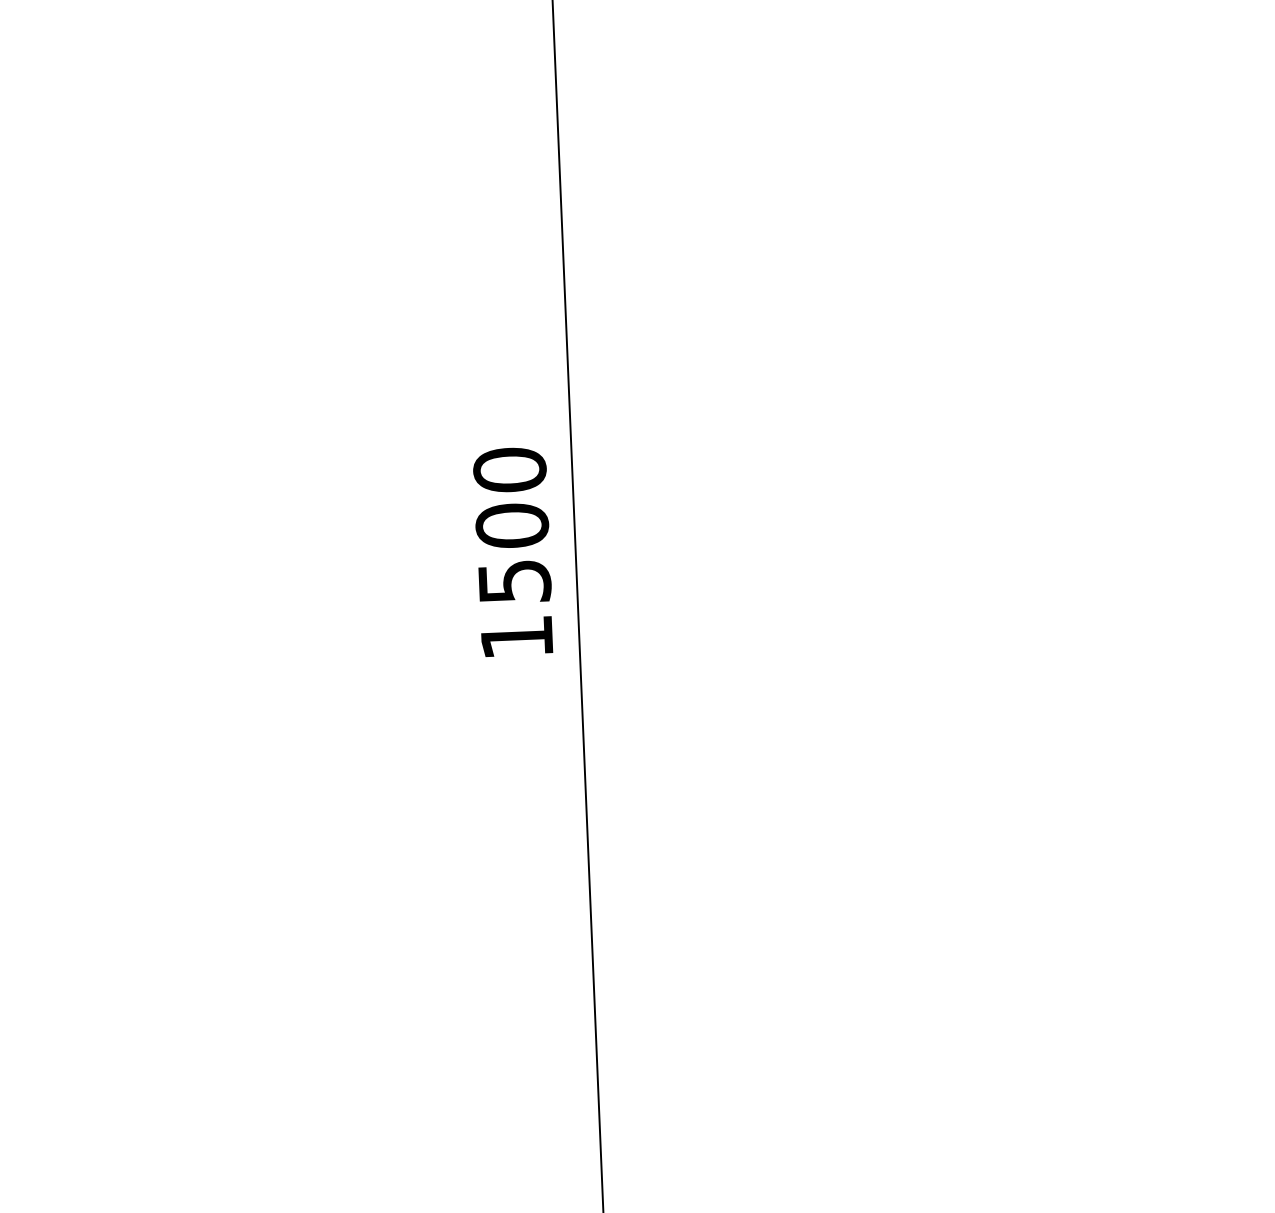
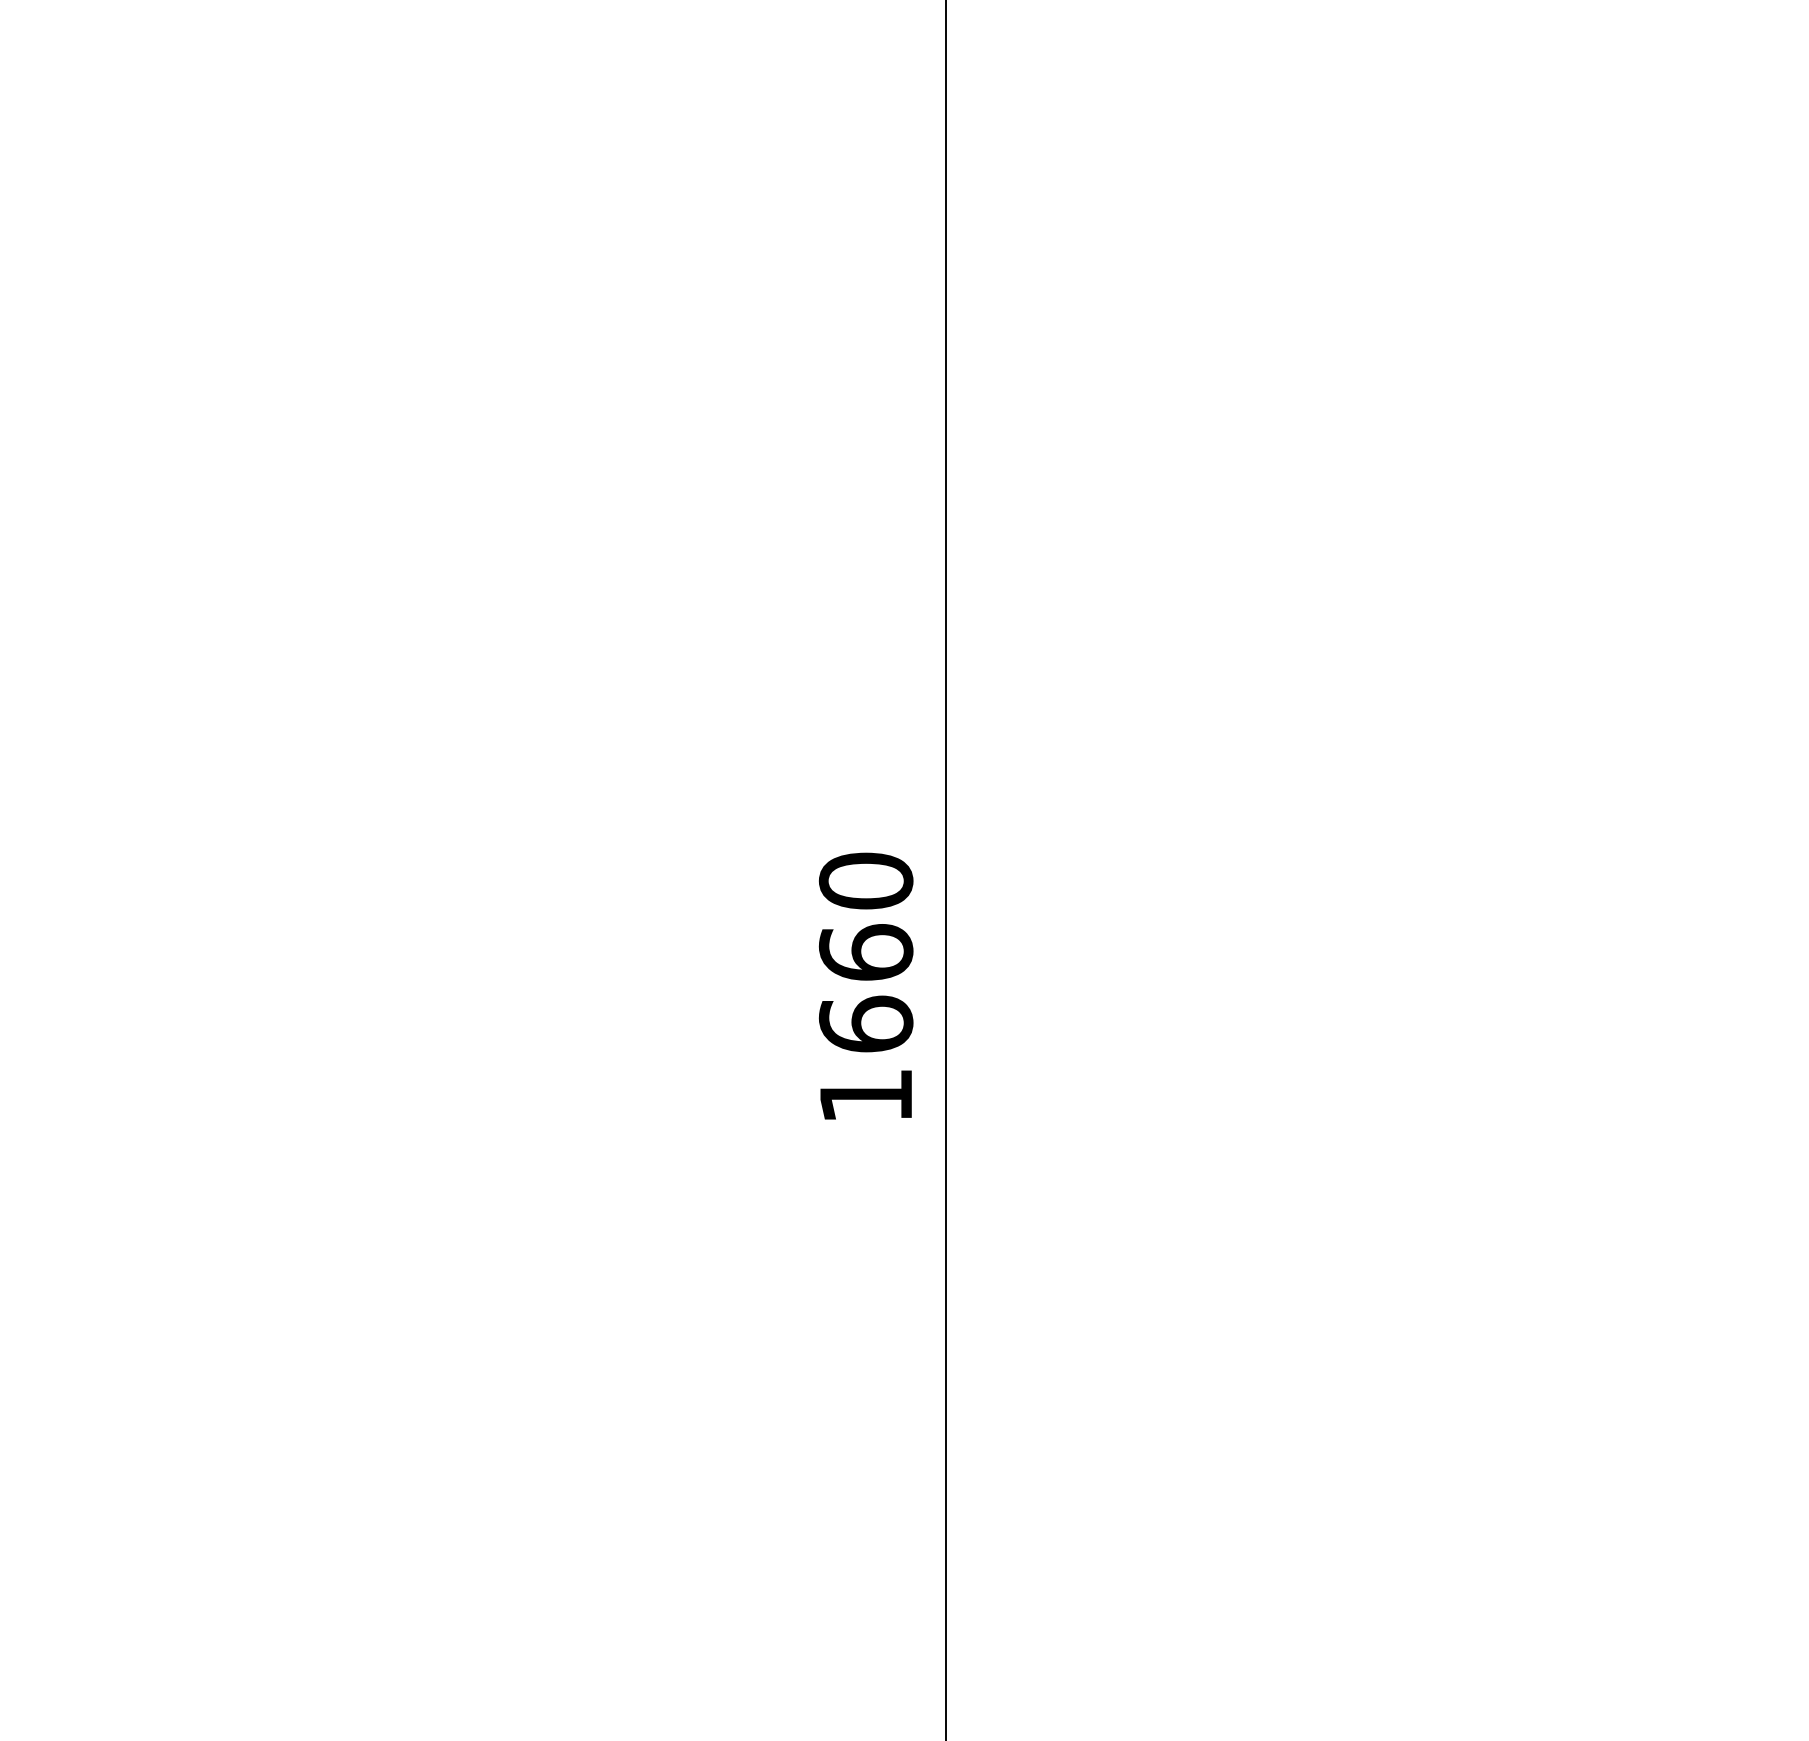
text: (512, 553) -> (865, 988), 1500 -> 1660

